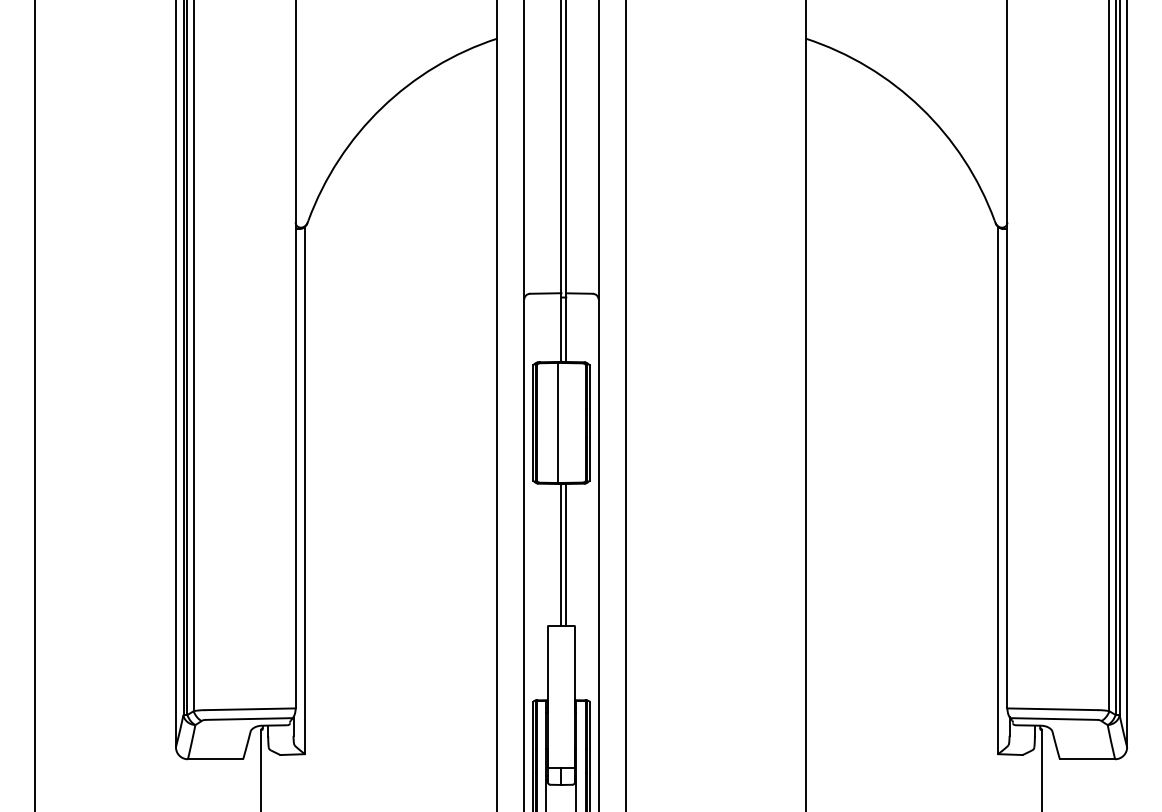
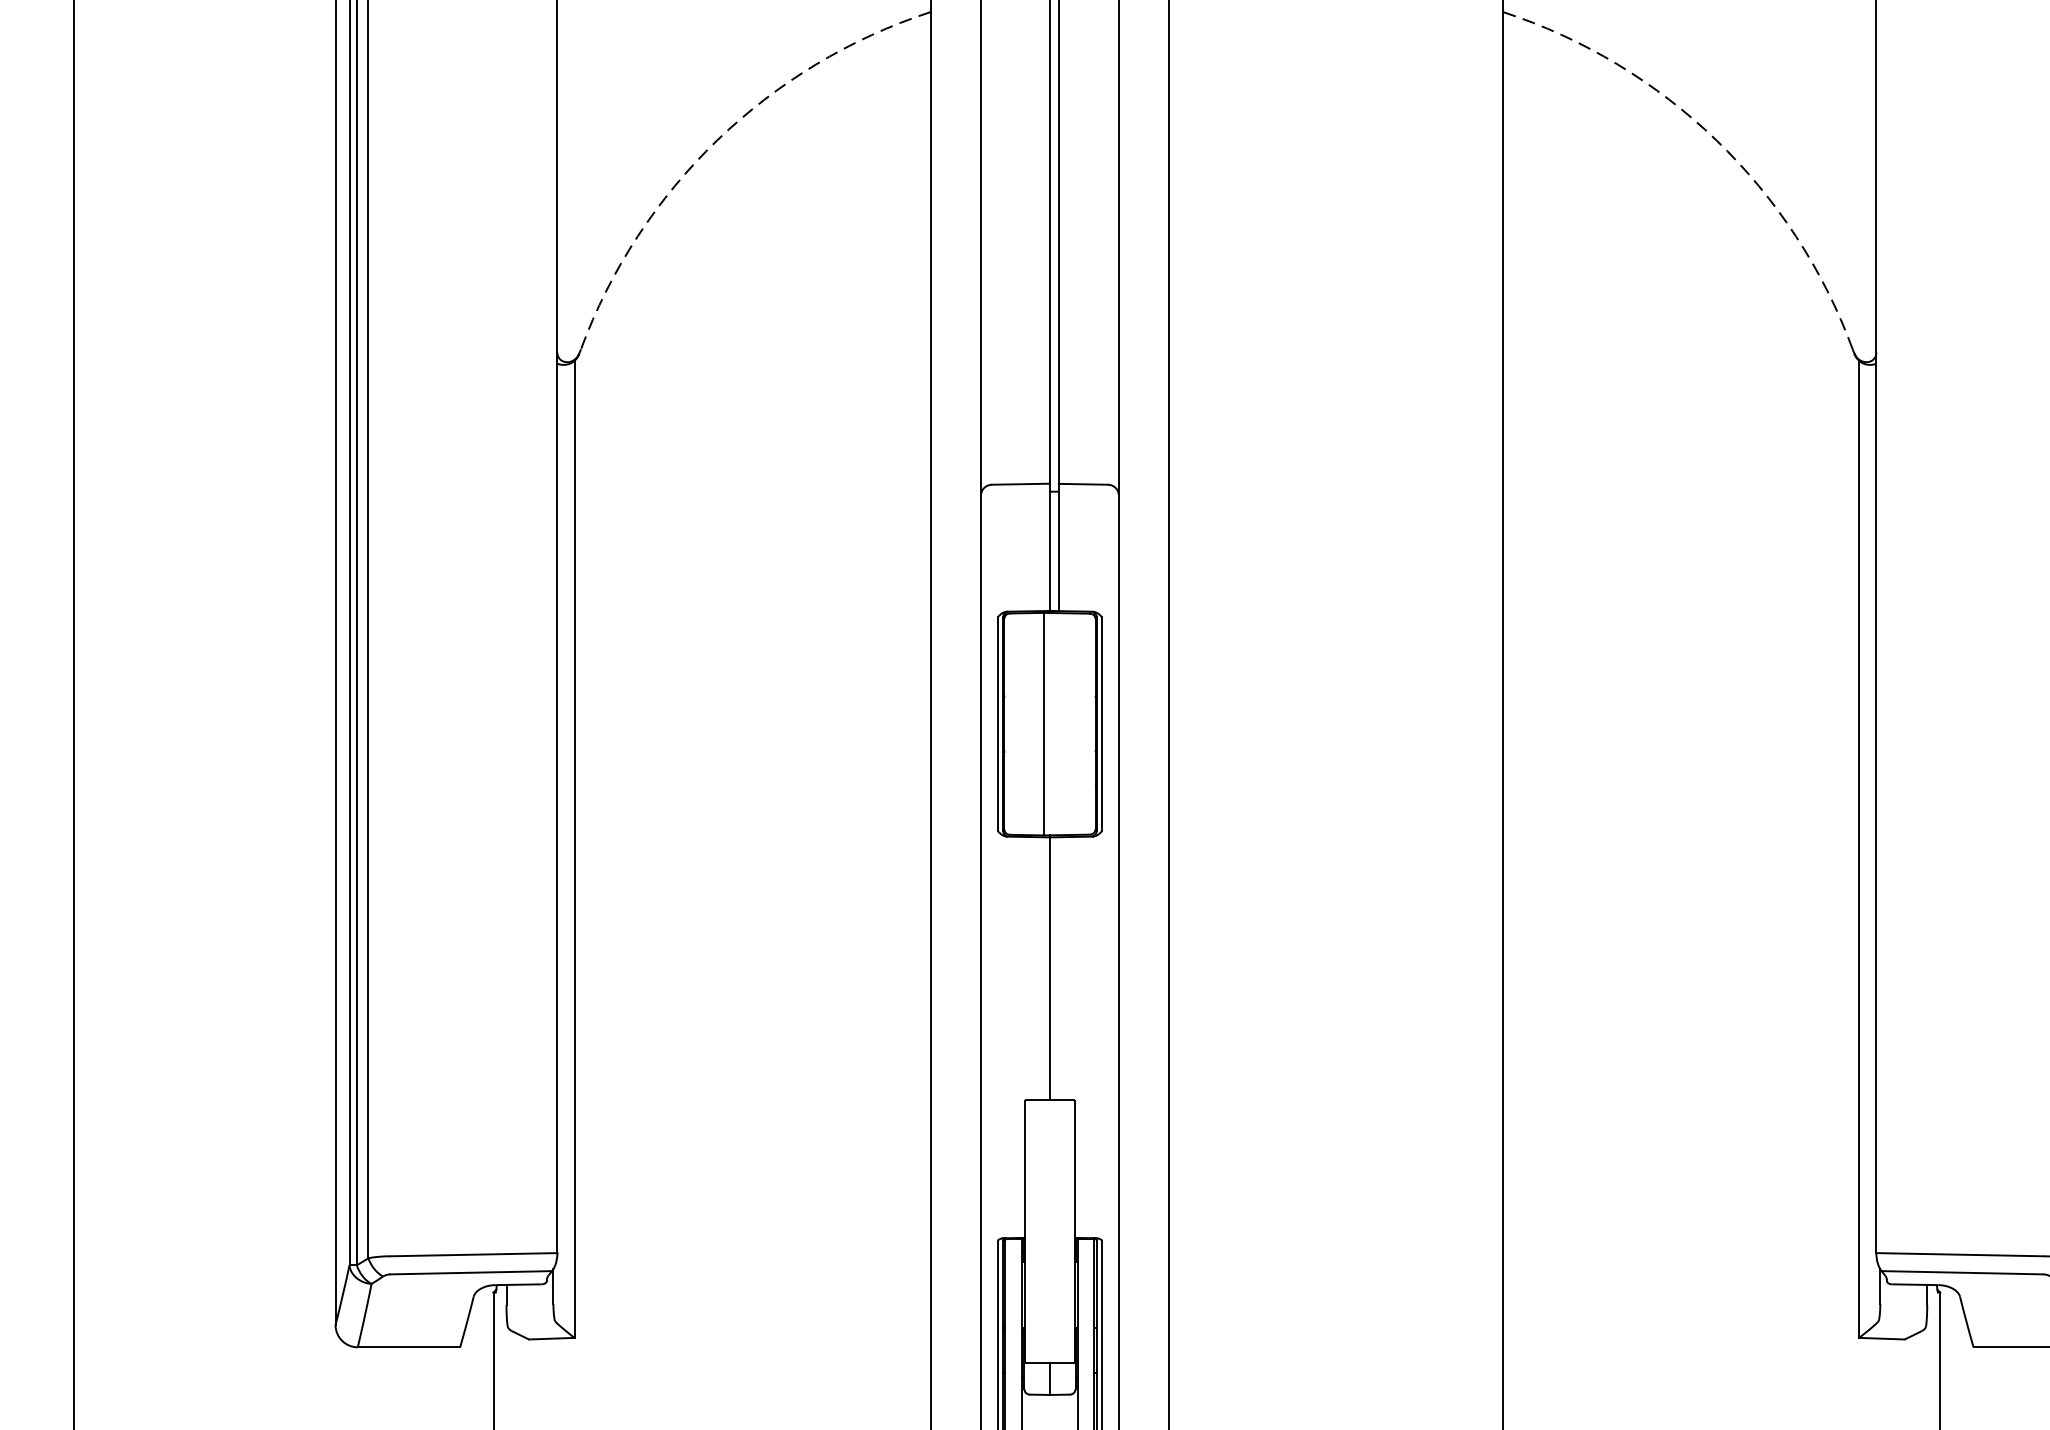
arc: (381, 107) -> (716, 139), solid -> dashed
arc: (921, 107) -> (1717, 139), solid -> dashed
line: (566, 555) -> (1059, 969), removed

